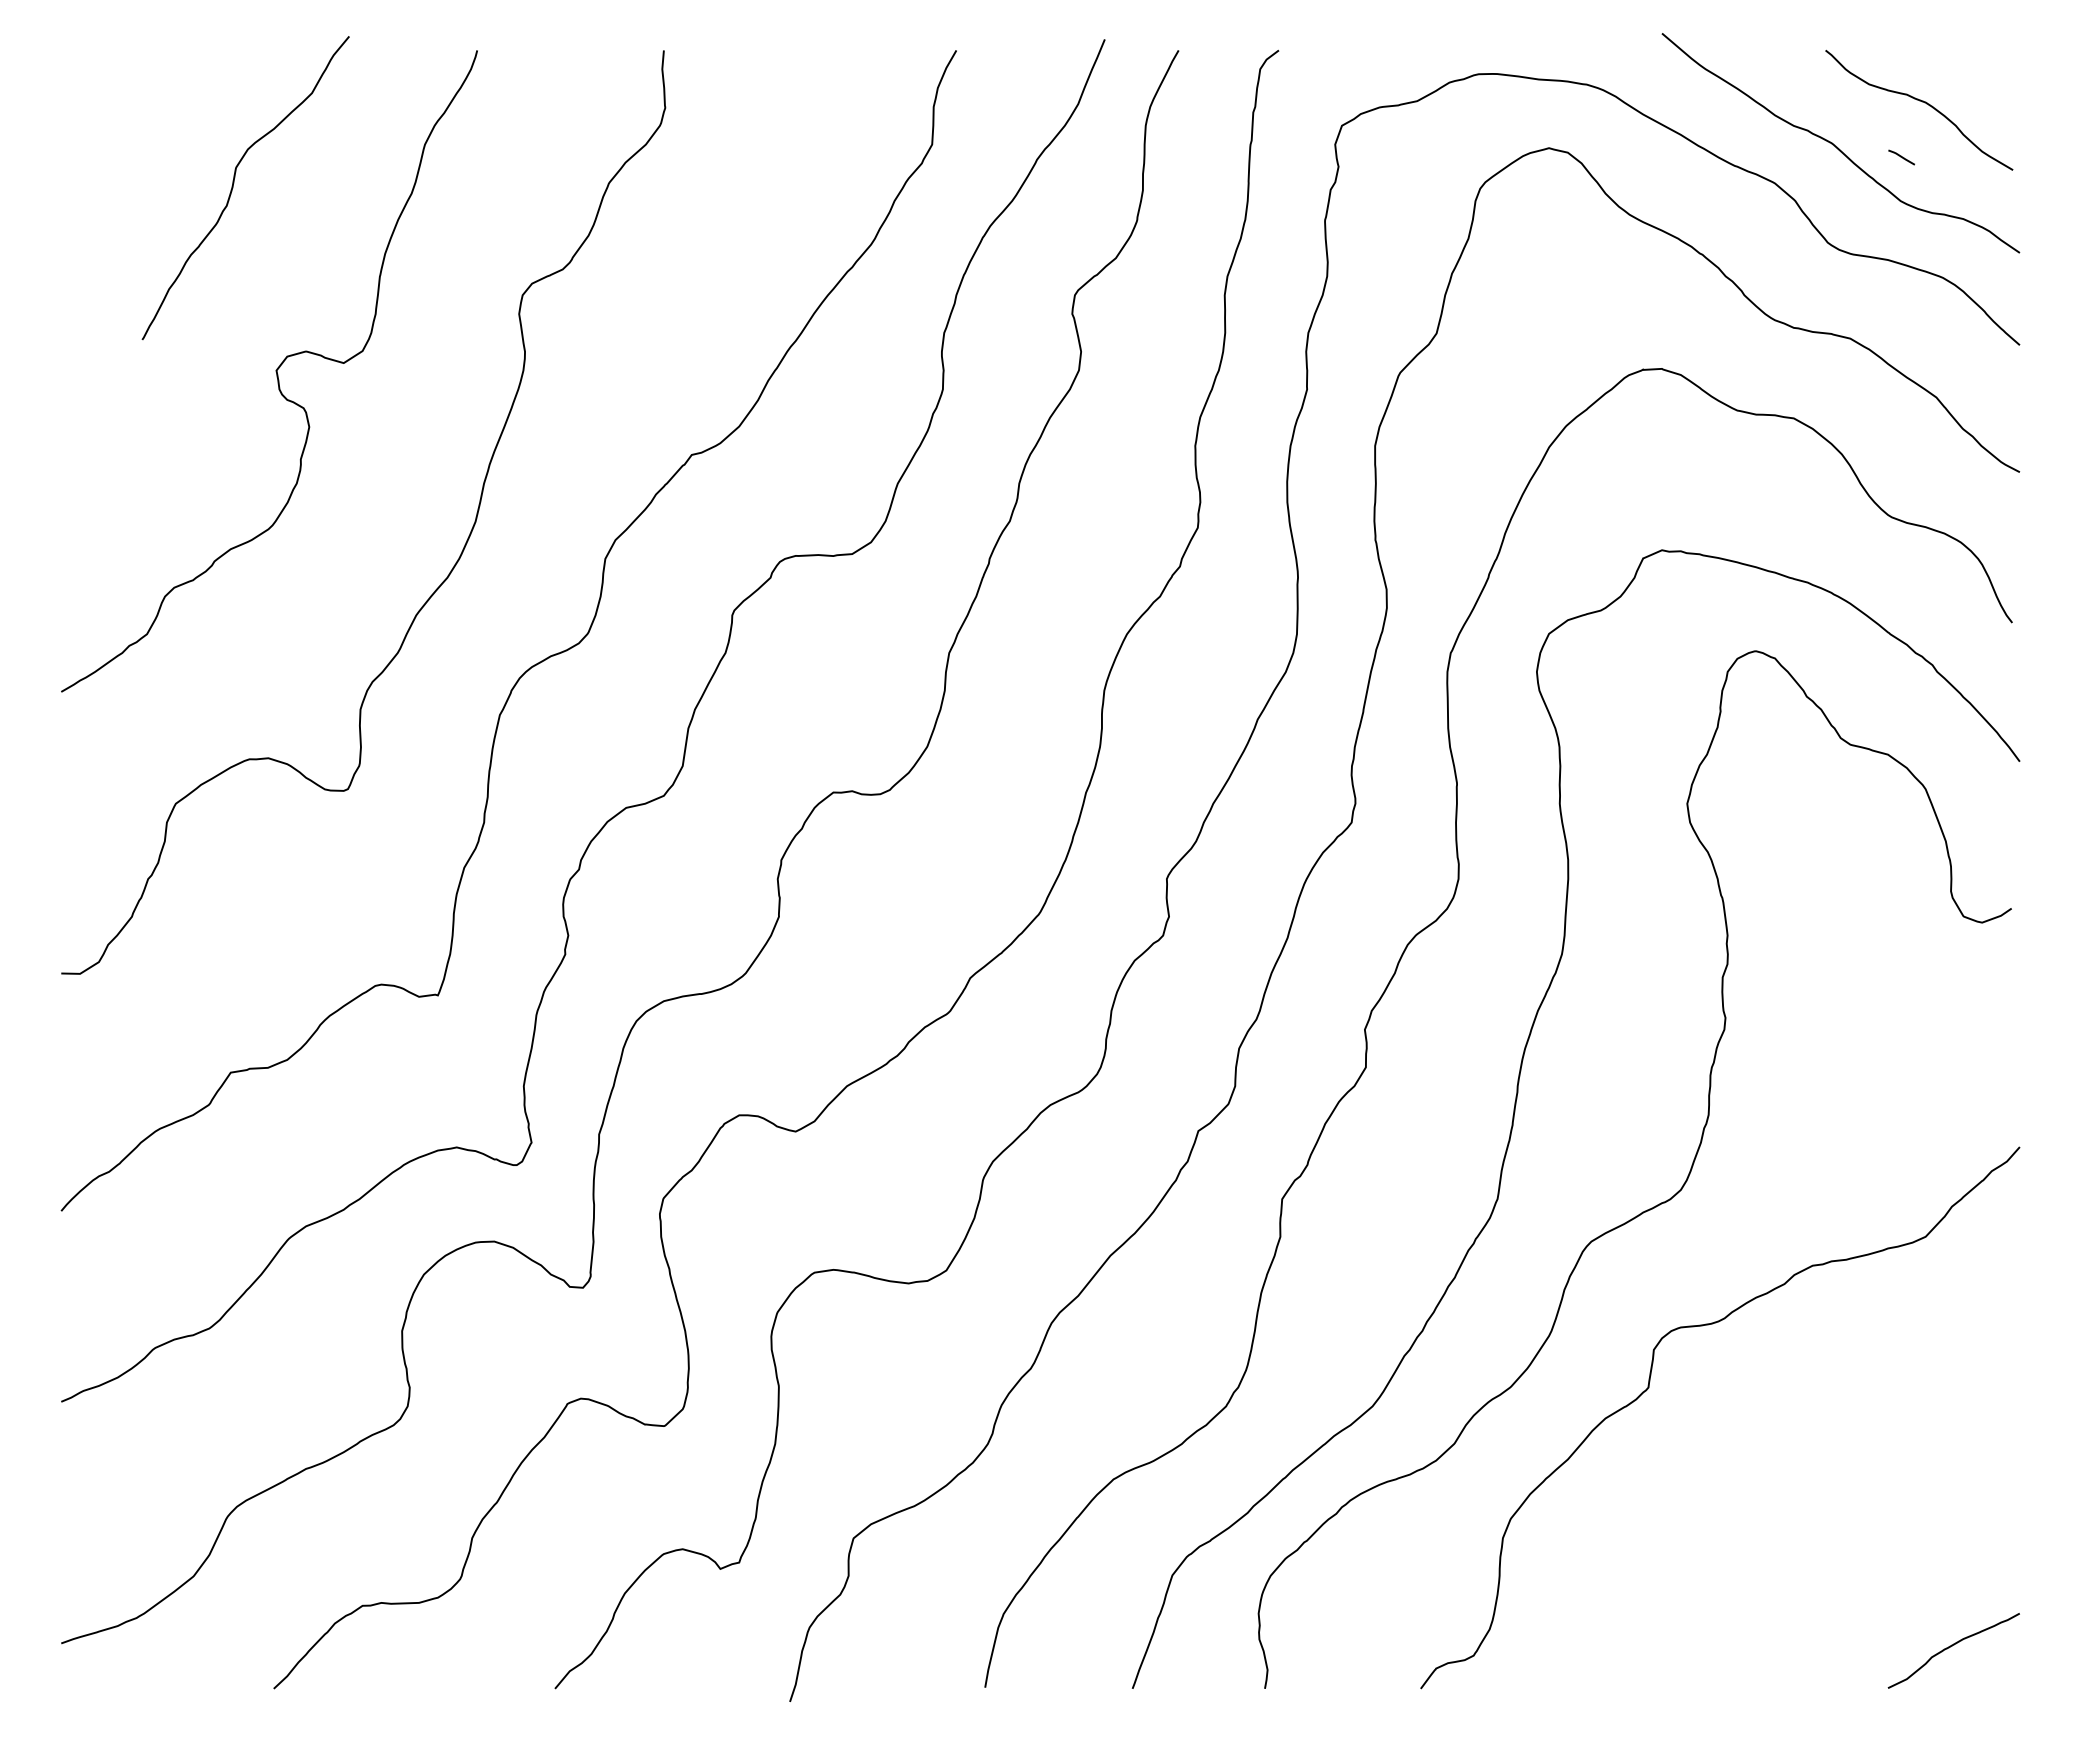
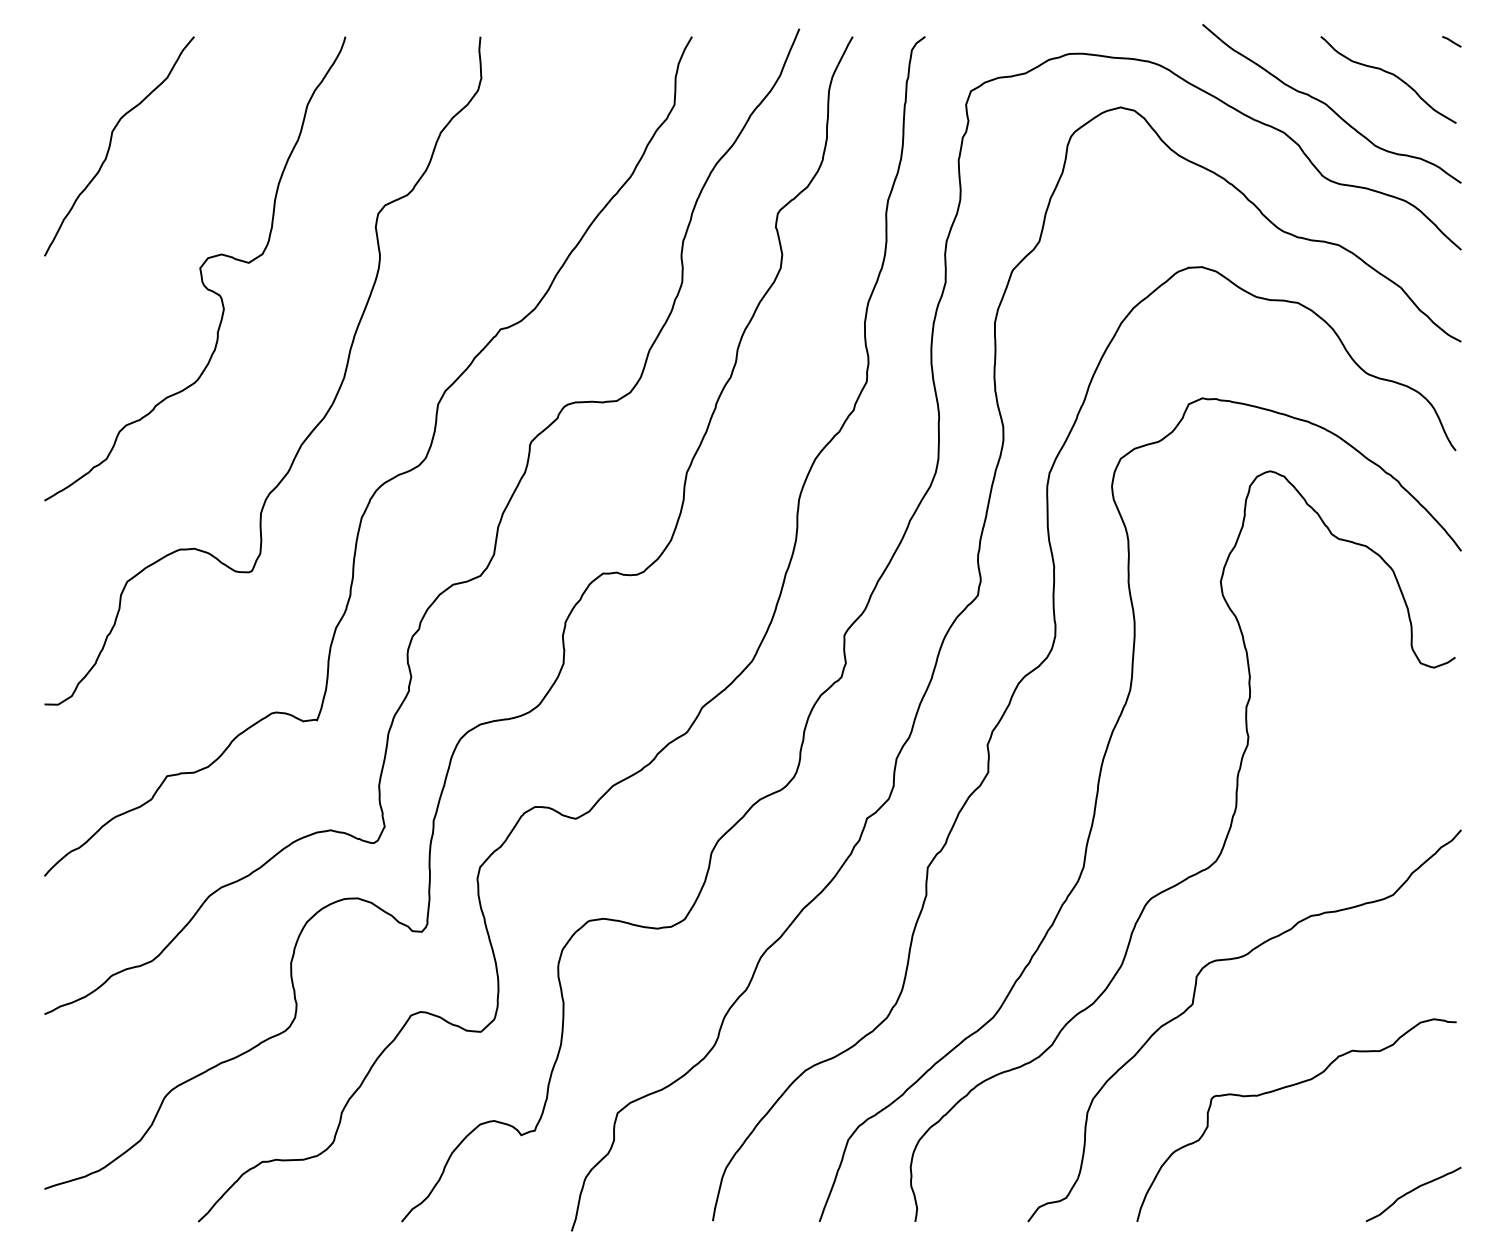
line: (1901, 157) -> (1451, 41), moved
curve: (234, 183) -> (111, 143), moved
curve: (1781, 1502) -> (1288, 1087), added

